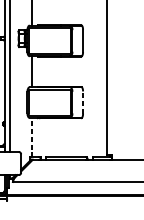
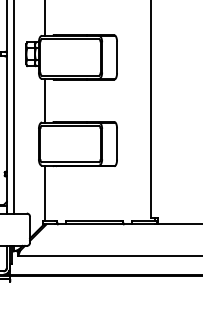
line: (83, 102) -> (117, 144), dashed -> solid
line: (32, 137) -> (45, 193), dashed -> solid

